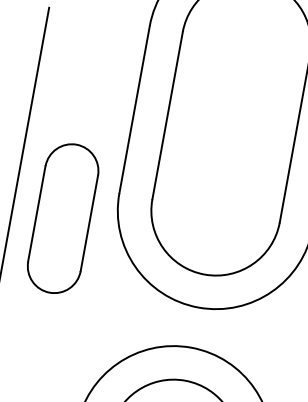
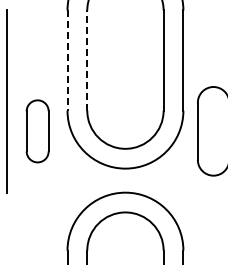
line: (134, 111) -> (67, 61), solid -> dashed
line: (167, 115) -> (87, 60), solid -> dashed
part: (63, 218) -> (37, 131), size x0.7

